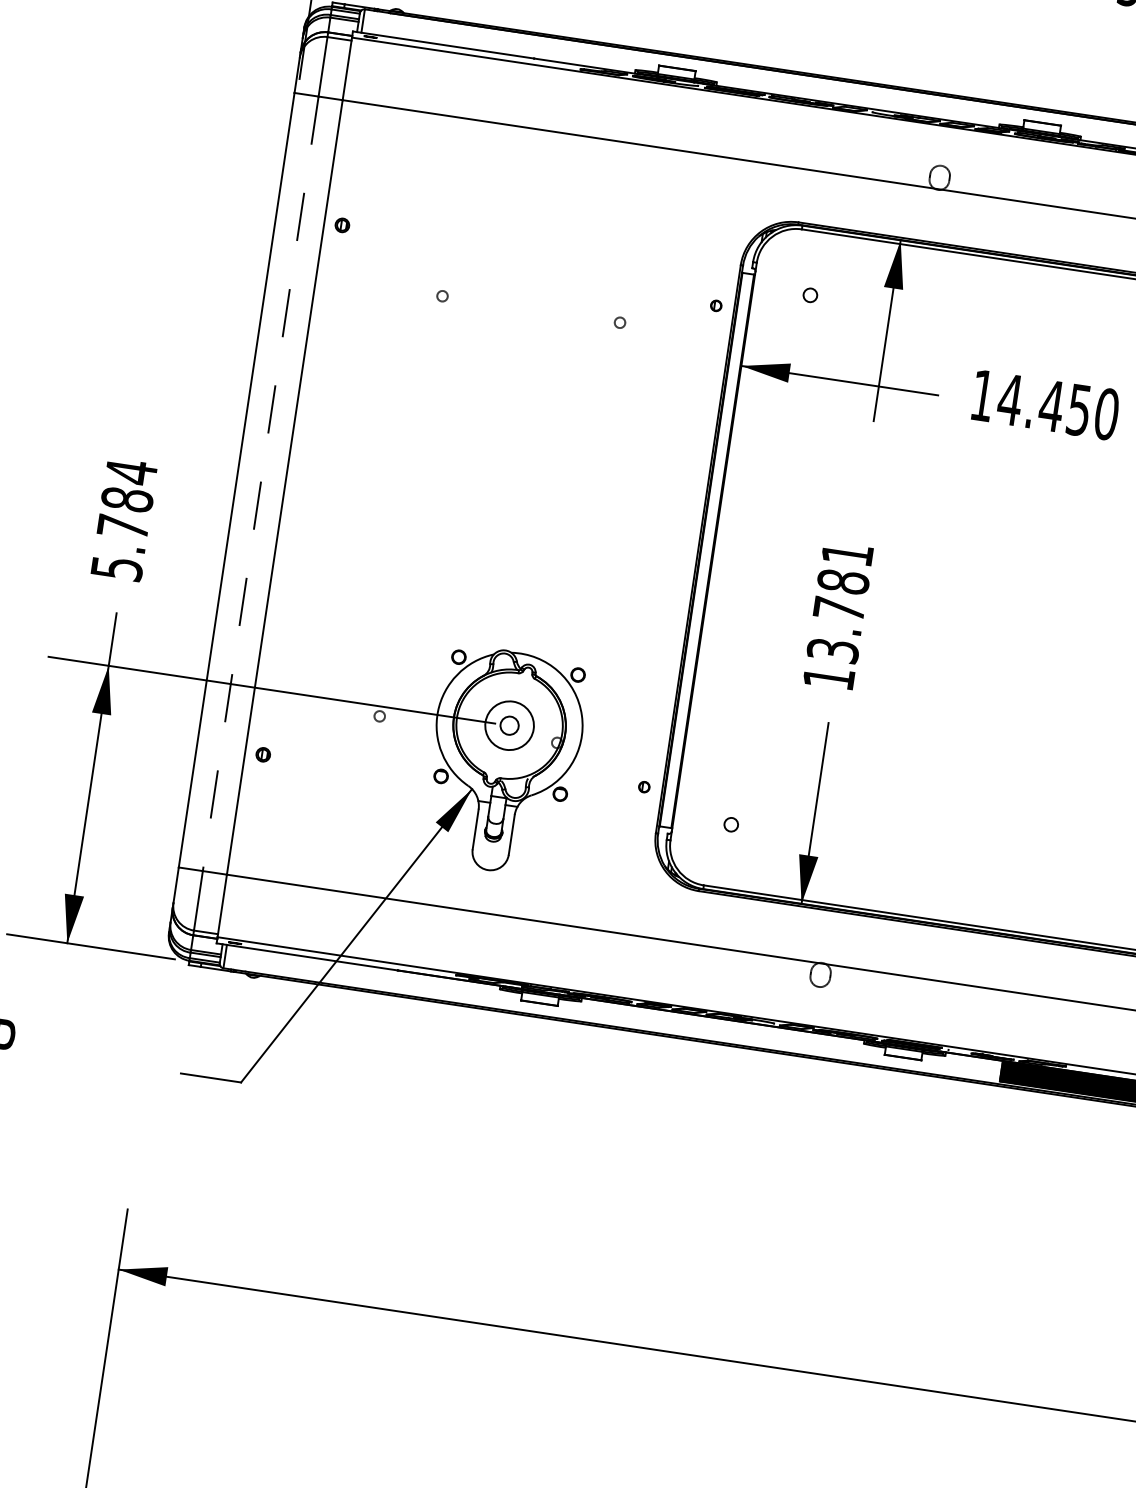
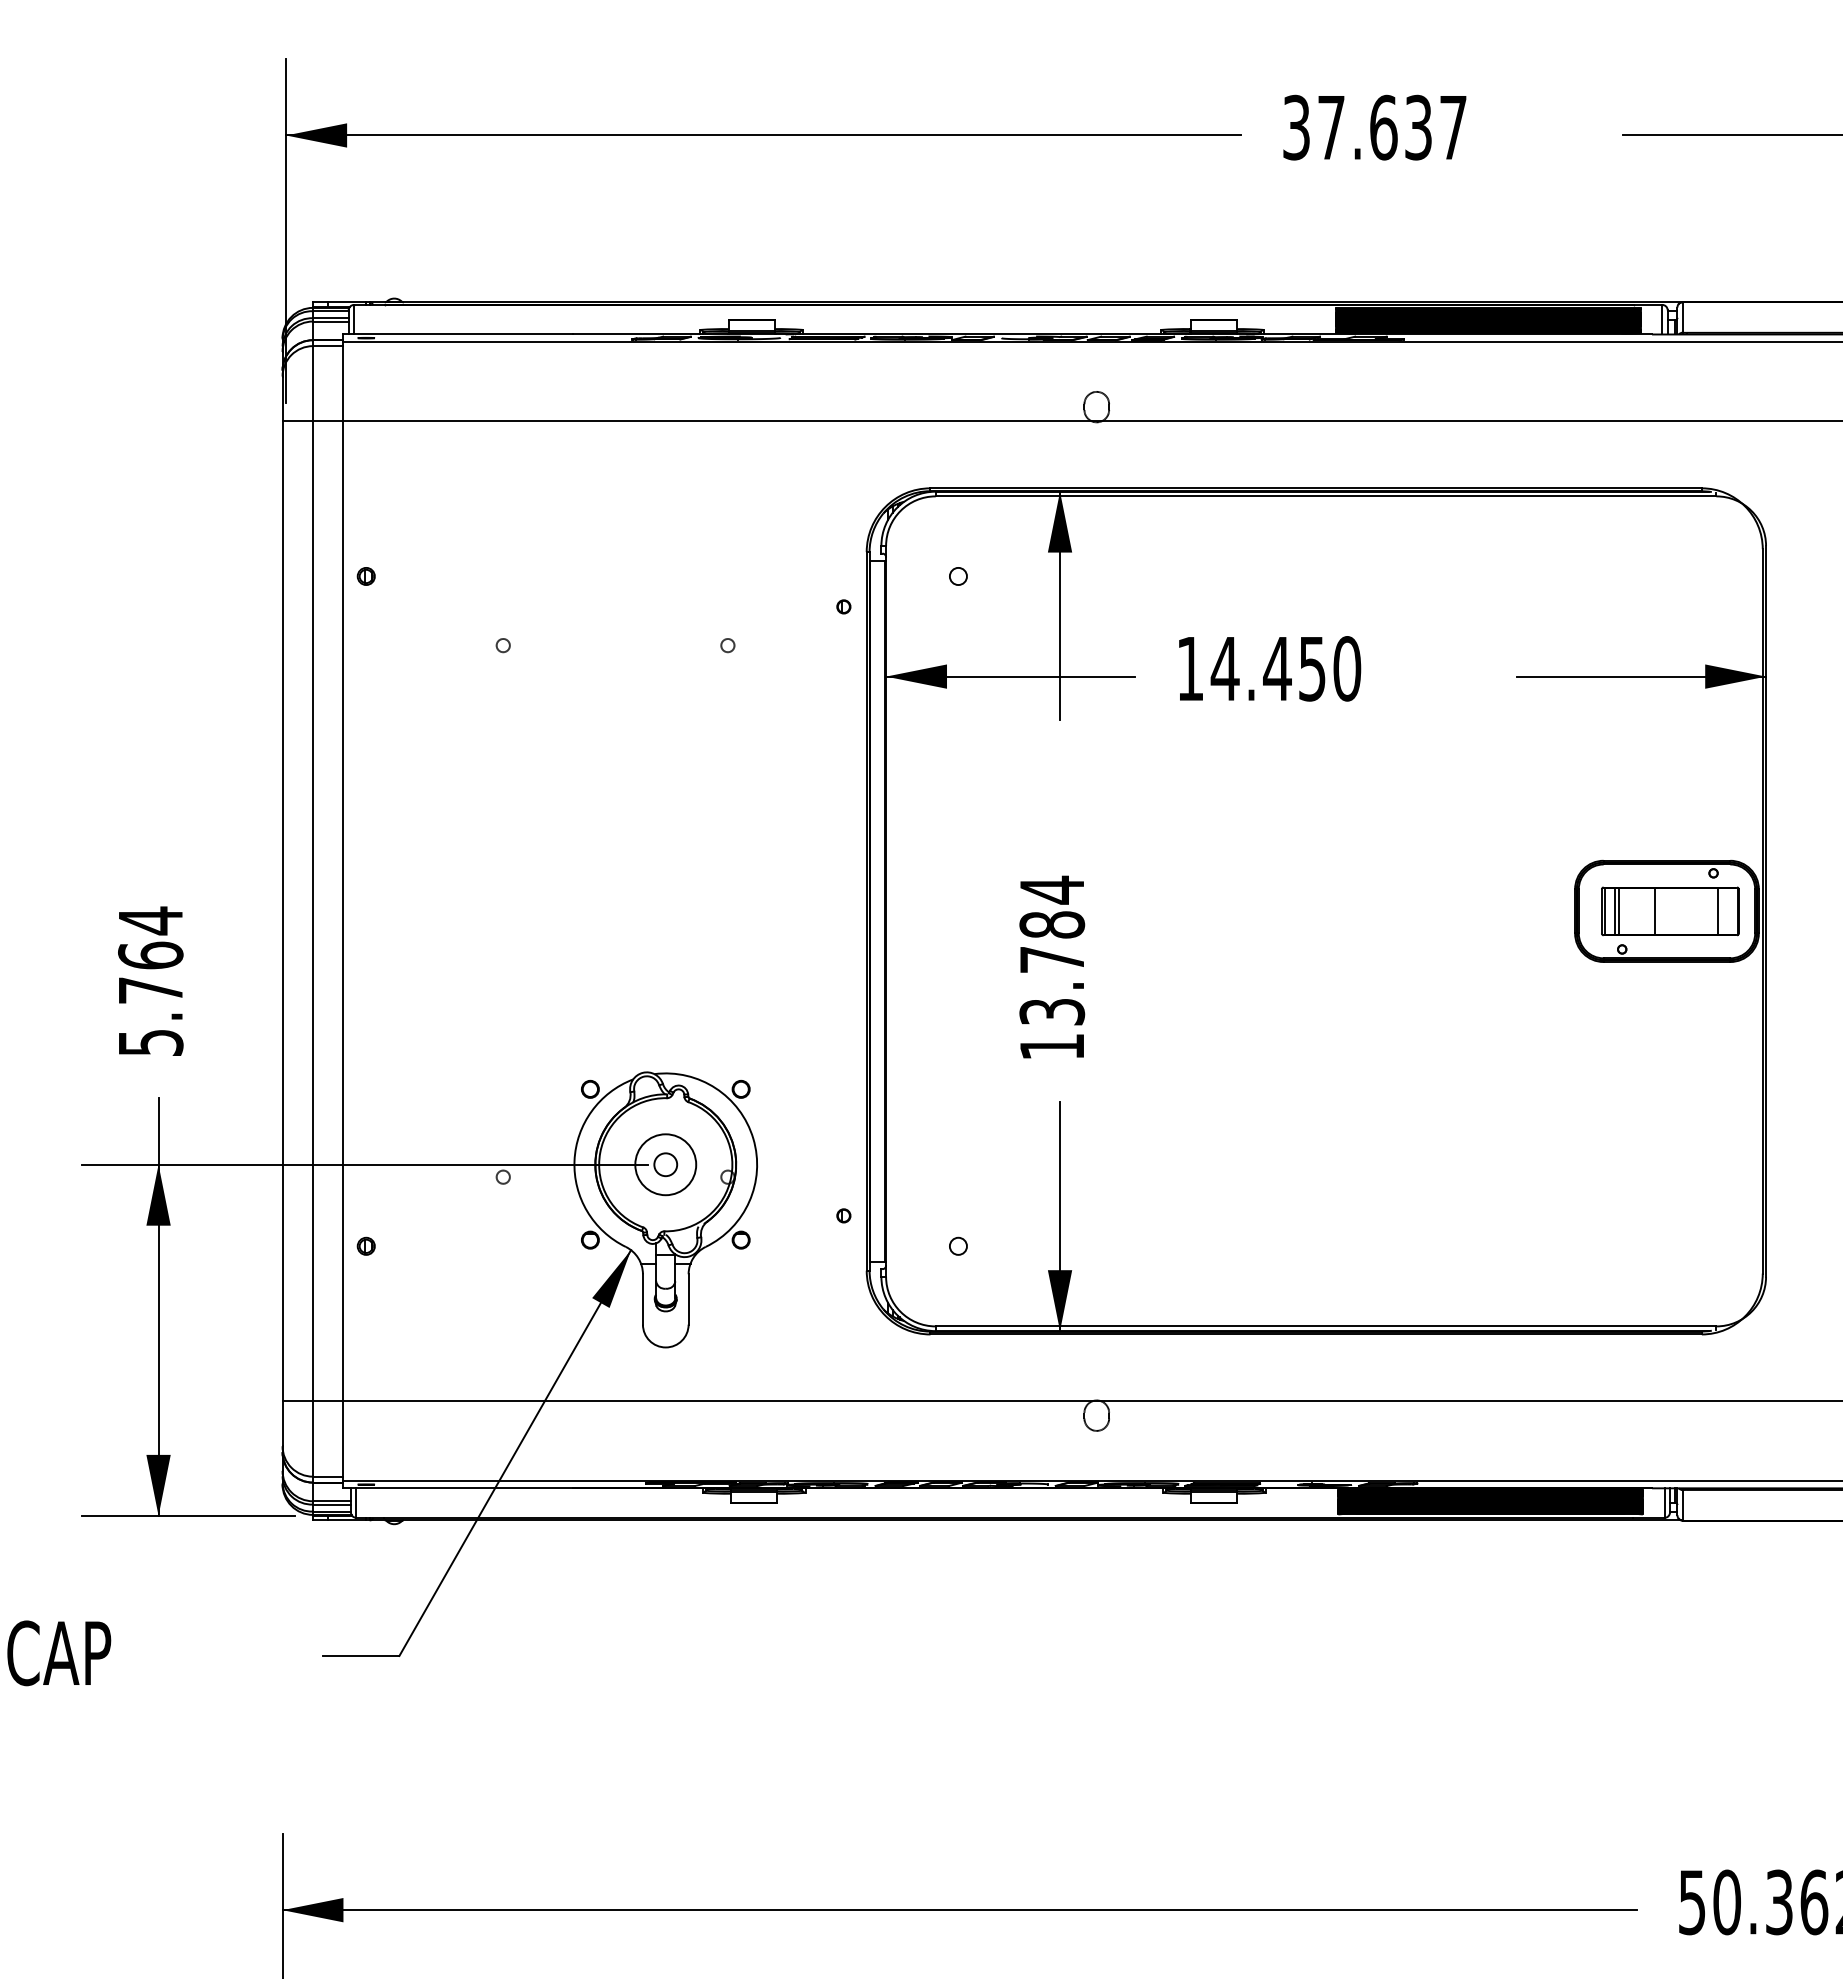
line: (261, 483) -> (313, 911), dashed -> solid
text: (127, 499) -> (150, 955), 5.784 -> 5.764
text: (846, 553) -> (1051, 889), 13.781 -> 13.784

